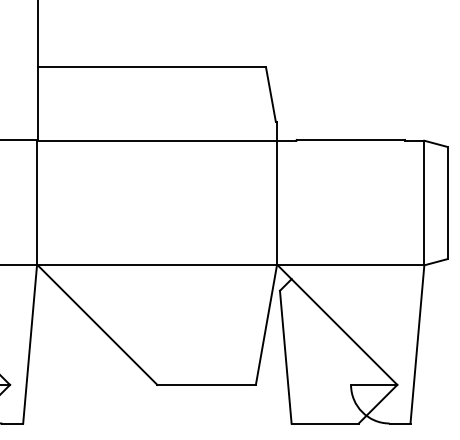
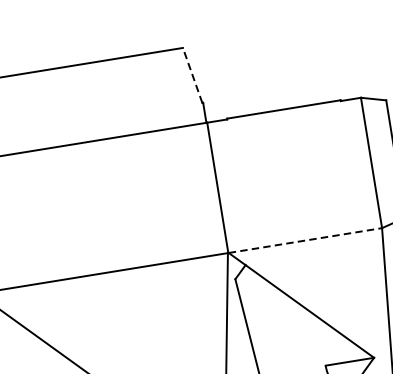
line: (270, 94) -> (192, 75), solid -> dashed
line: (351, 265) -> (305, 240), solid -> dashed

